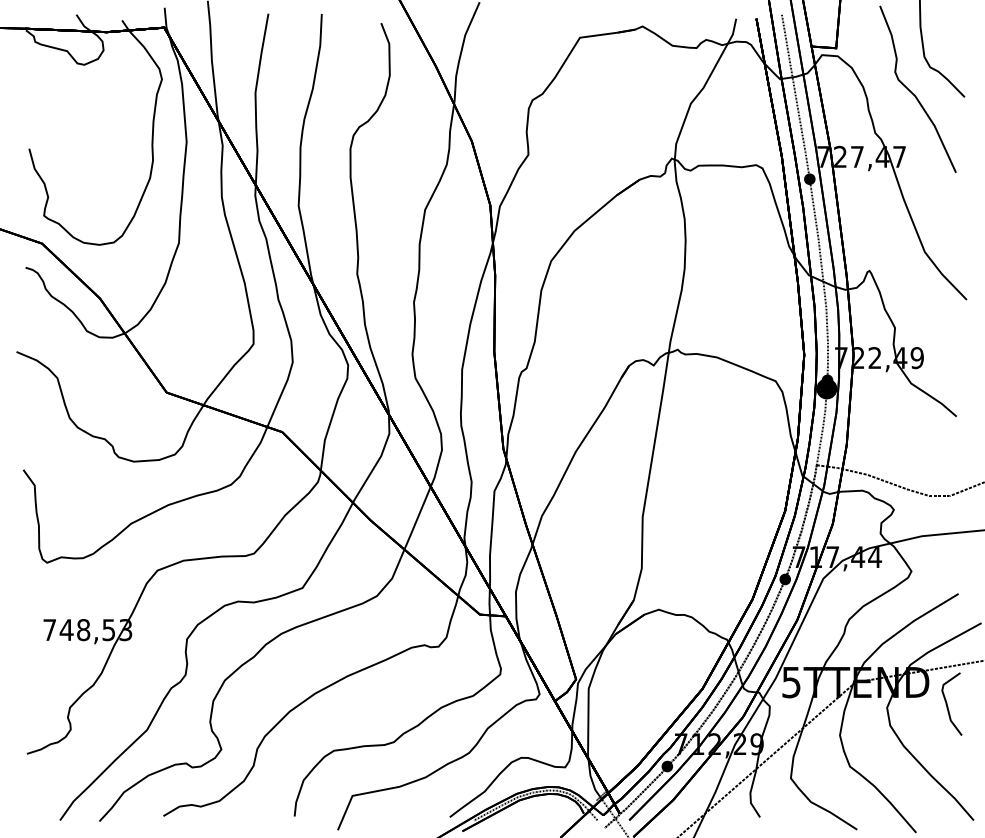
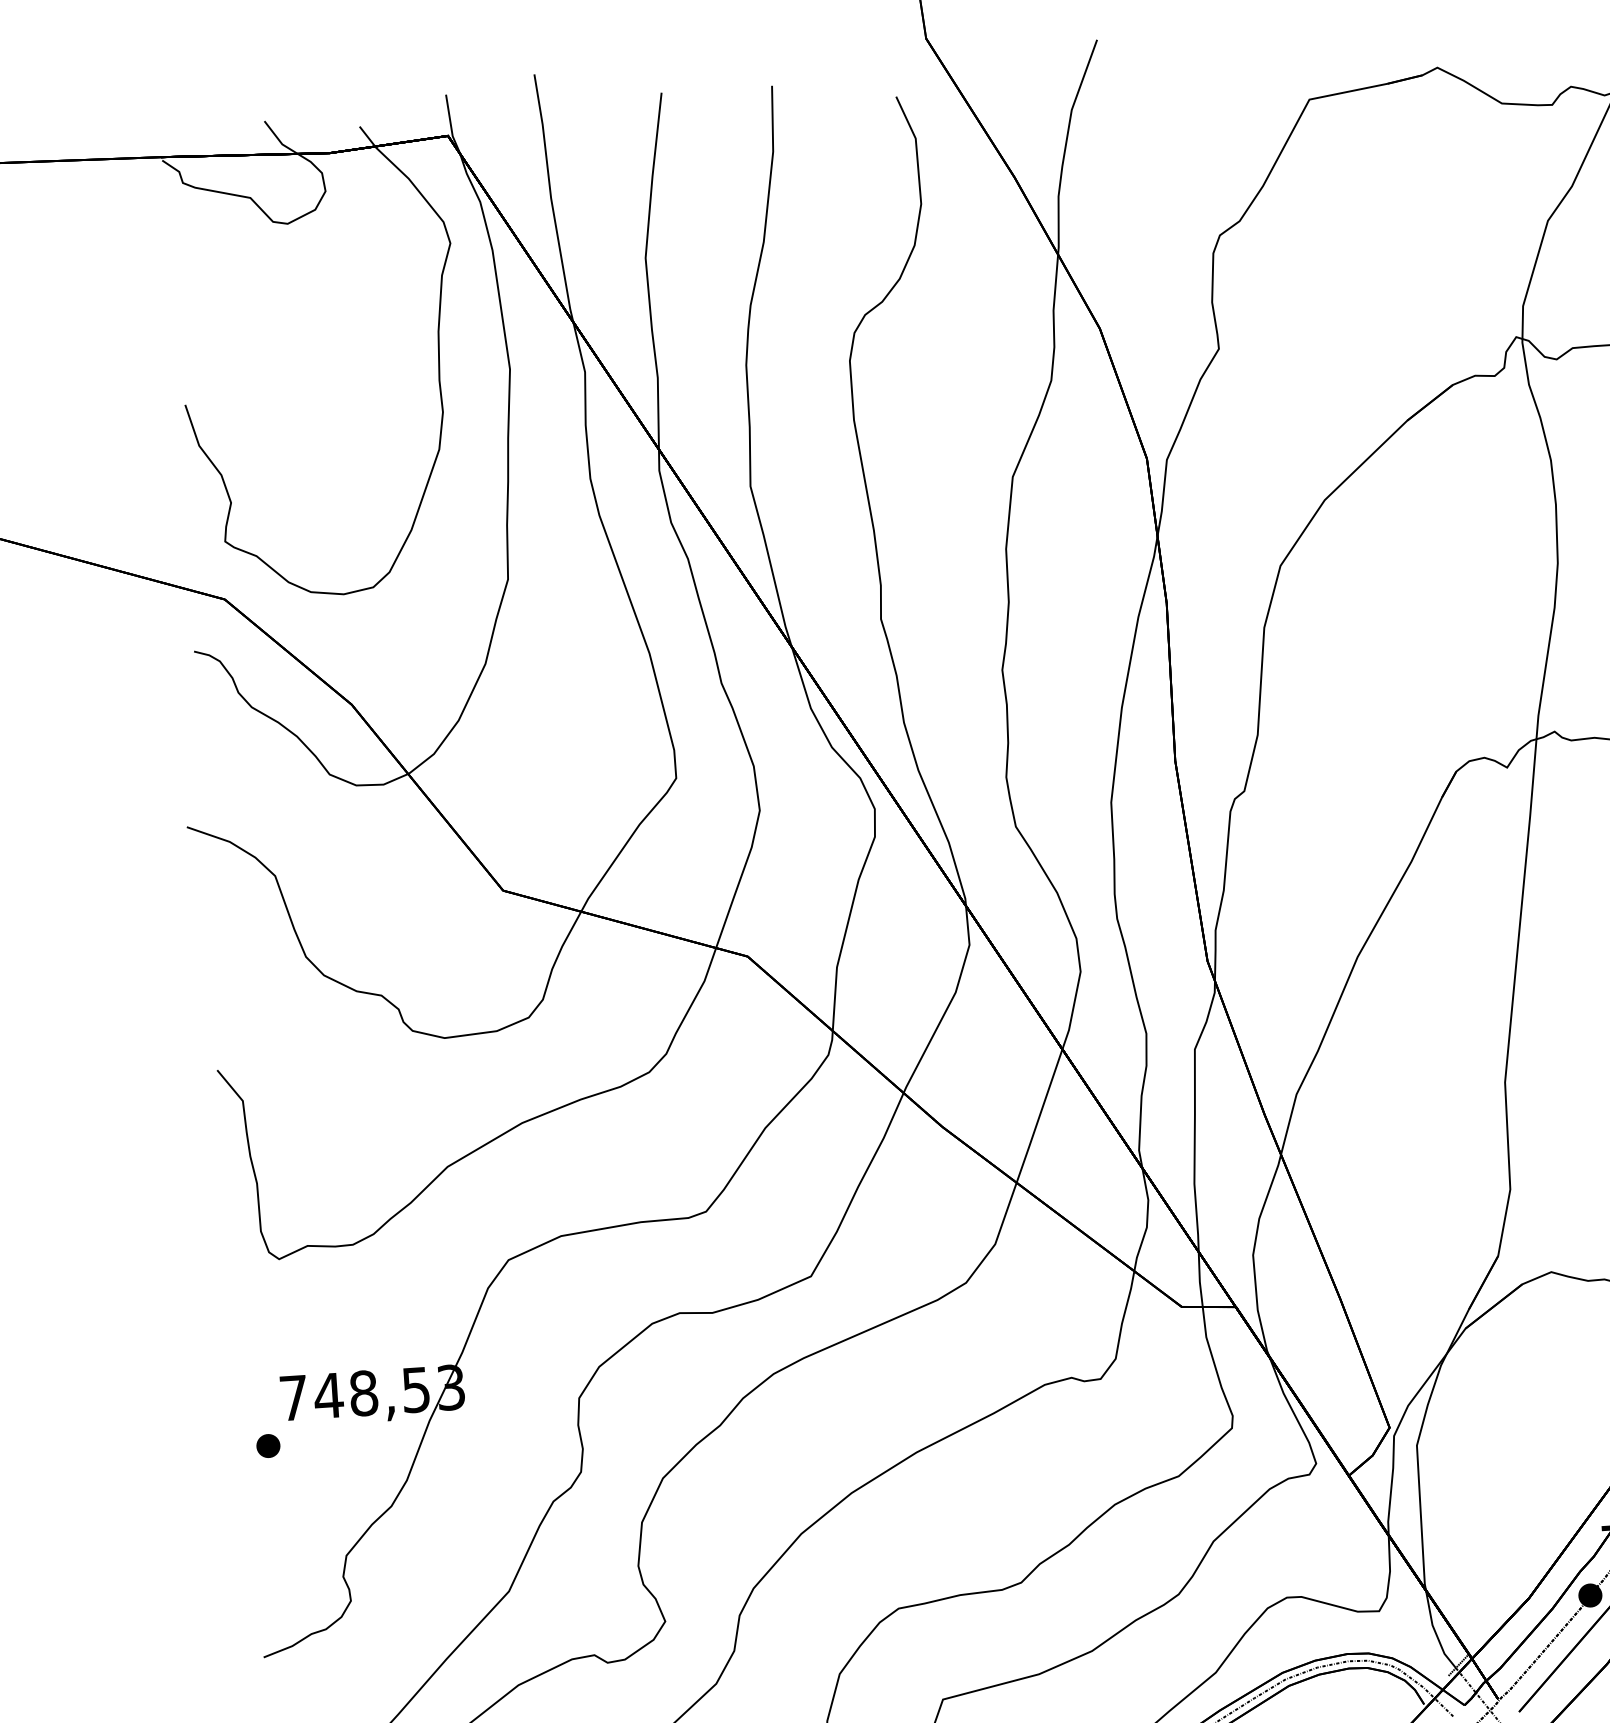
part: (35, 651) -> (267, 1444), added

